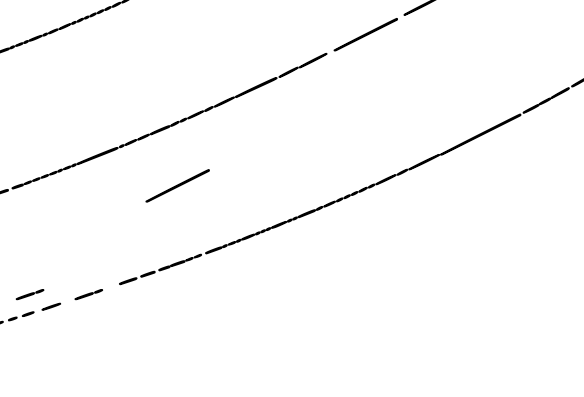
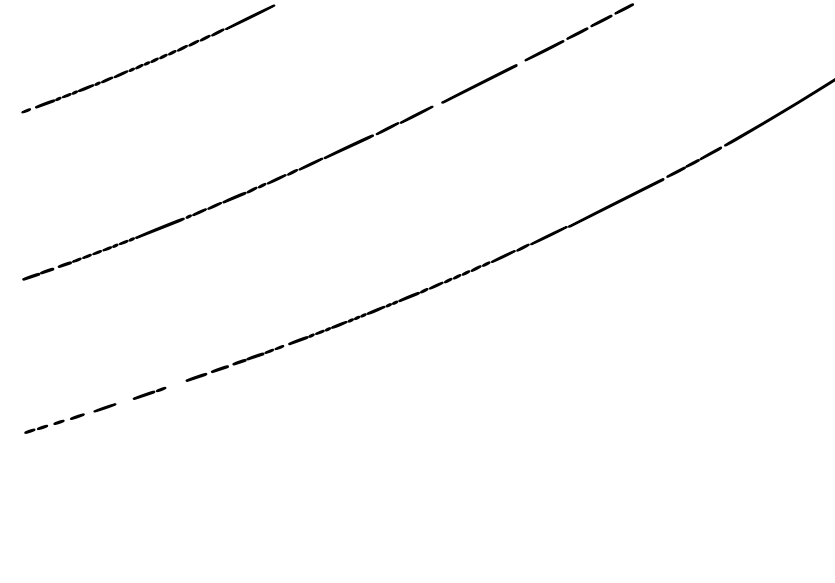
line: (177, 185) -> (255, 263), removed
line: (29, 293) -> (79, 392), removed

